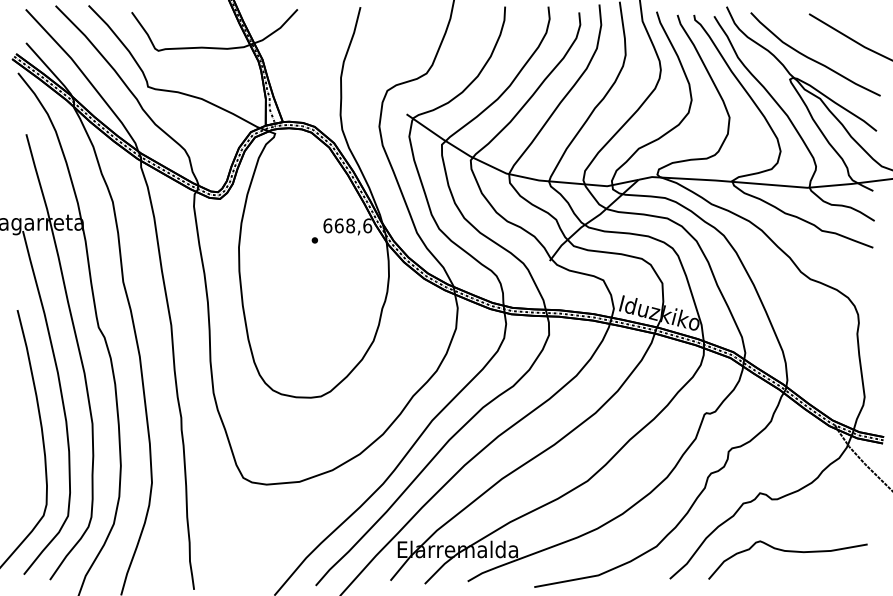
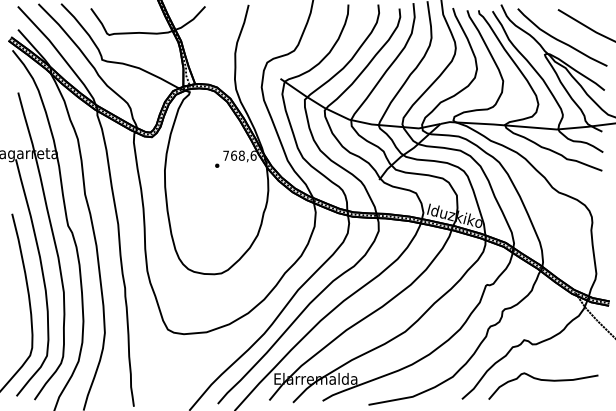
text: (328, 225) -> (226, 155), 668,6 -> 768,6

